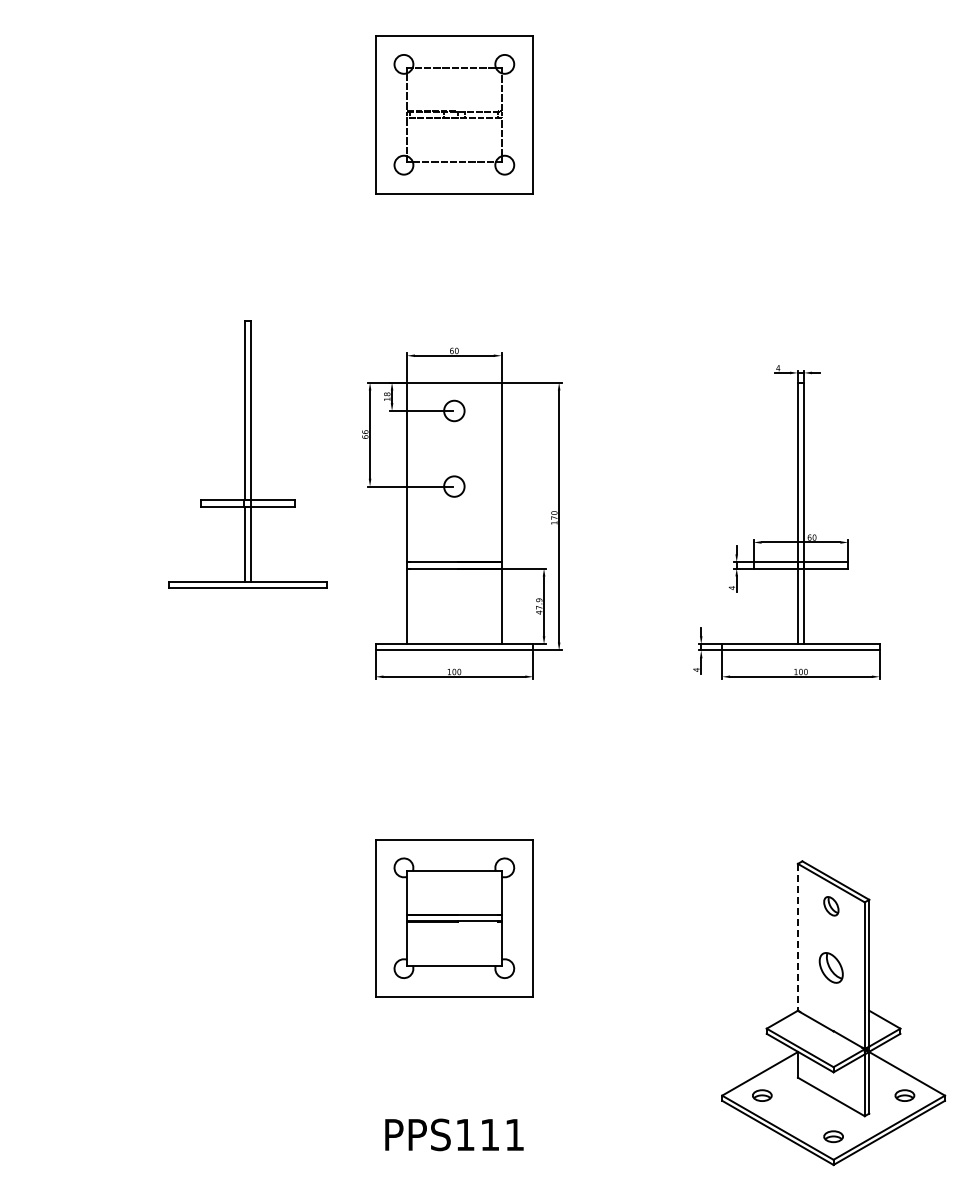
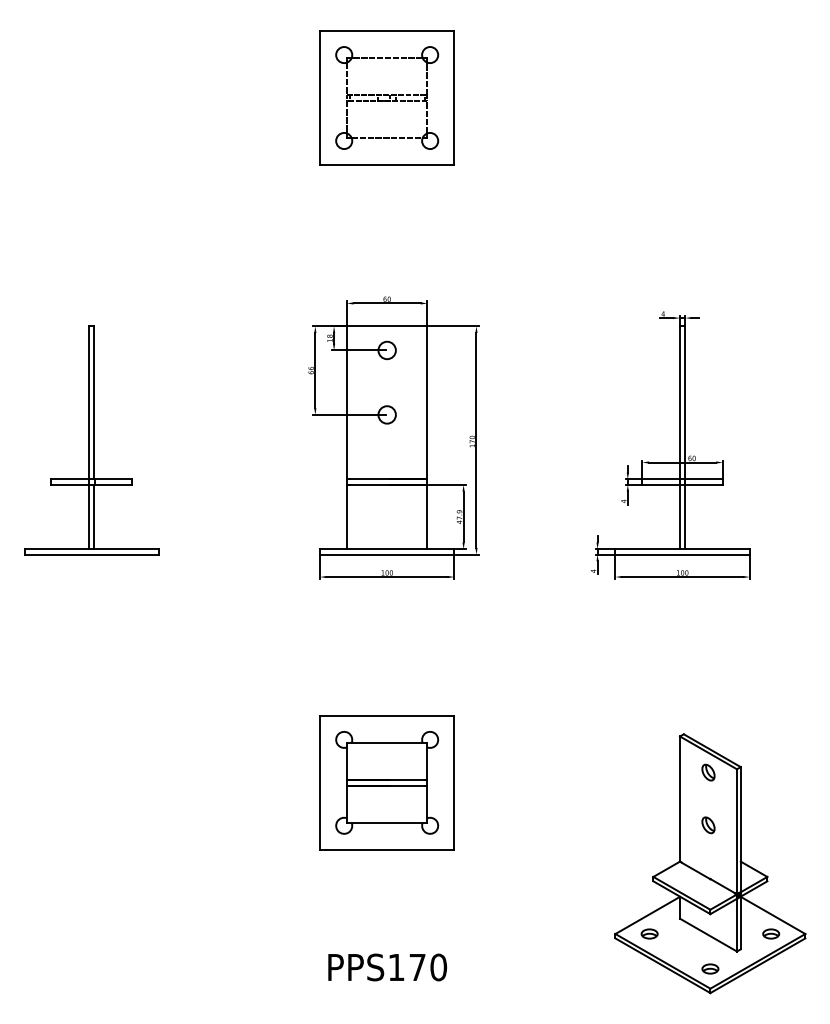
part: (247, 454) -> (91, 440), moved
line: (797, 937) -> (679, 799), dashed -> solid
part: (831, 968) -> (708, 825), size x0.62
text: (502, 1134) -> (428, 967), PPS111 -> PPS170

